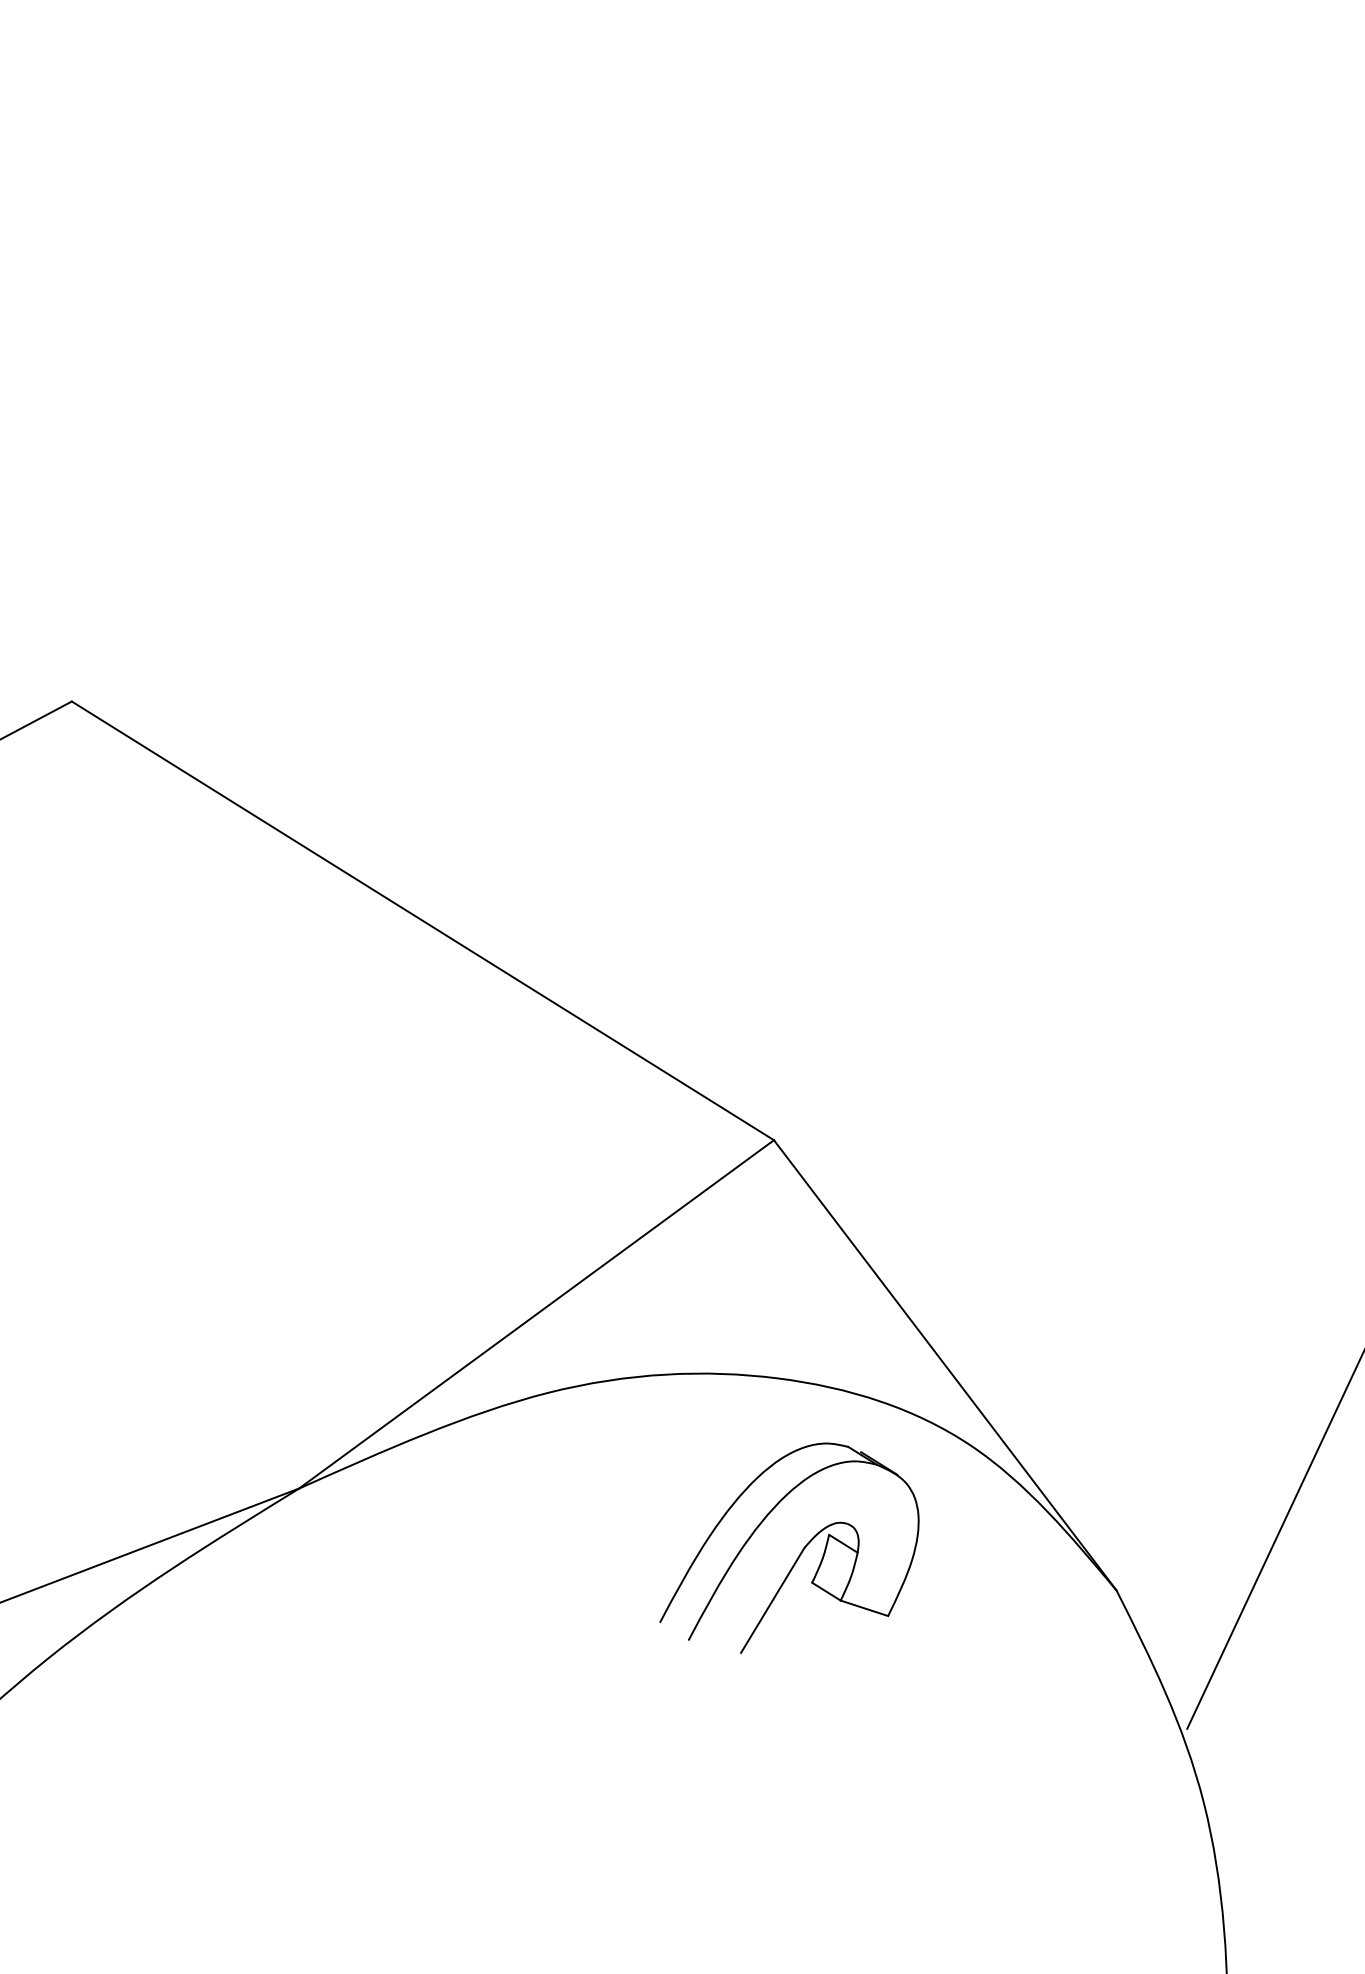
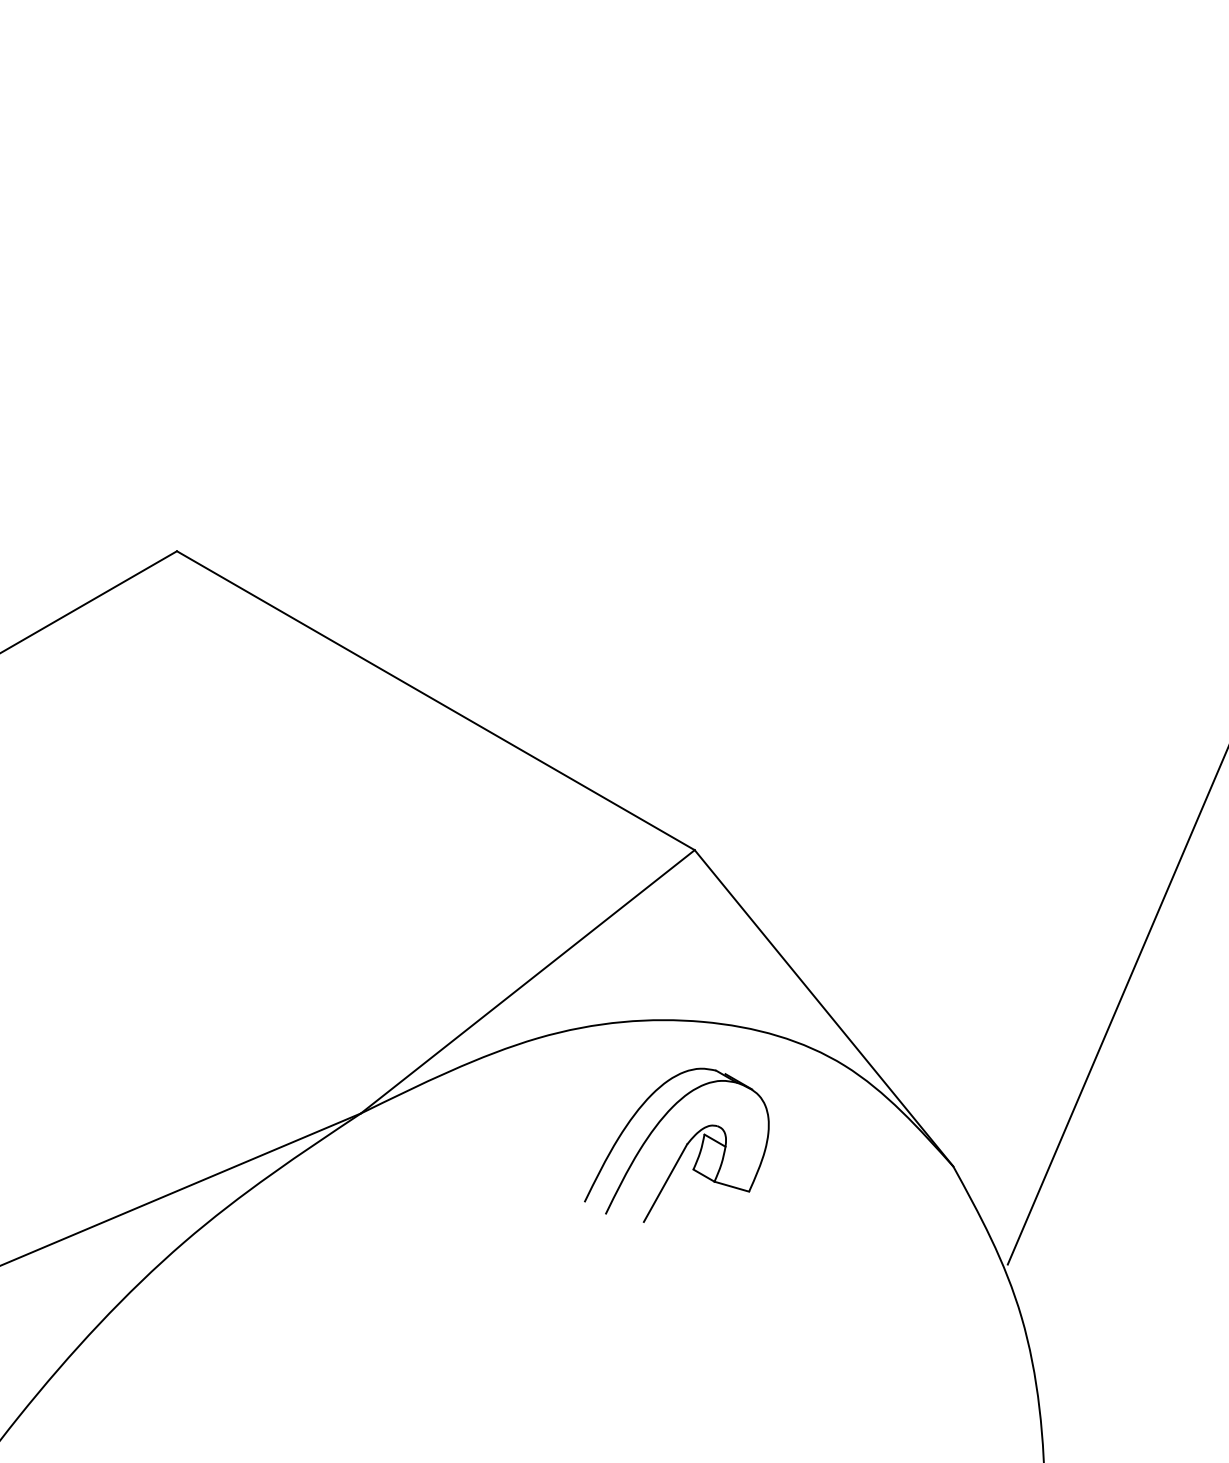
part: (799, 1553) -> (683, 1148), moved

